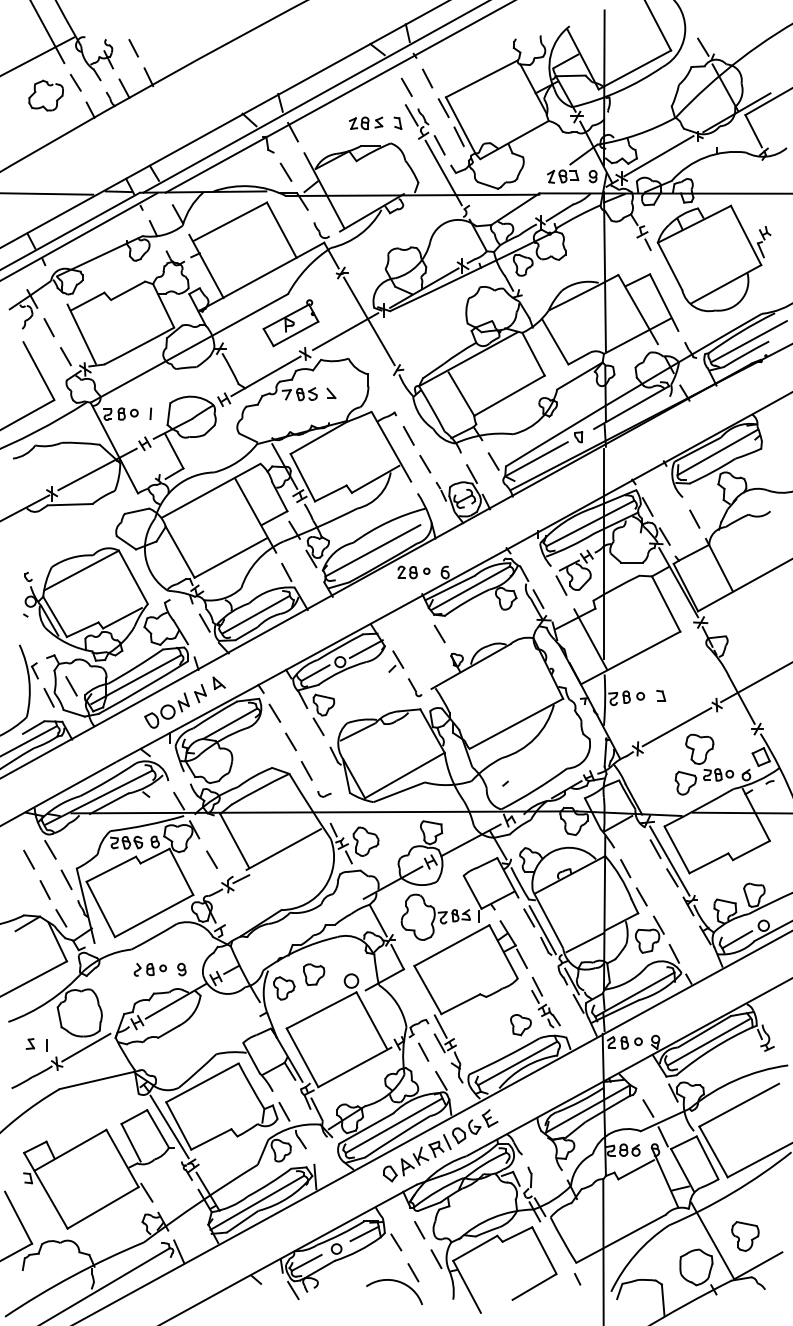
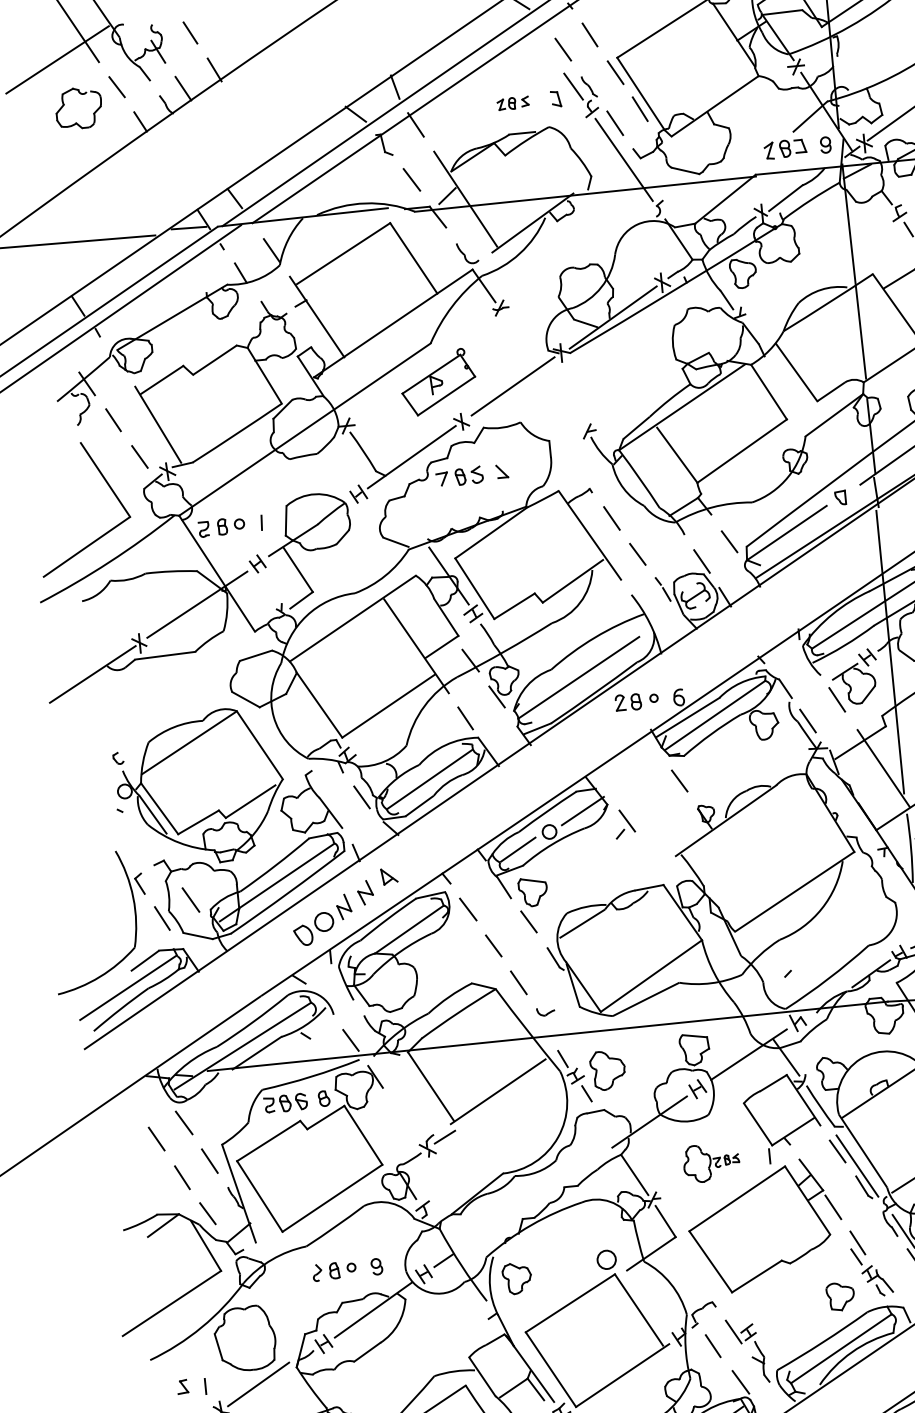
part: (365, 123) -> (512, 103), size x0.7
line: (369, 321) -> (543, 369), removed
part: (415, 687) -> (654, 856), removed
line: (211, 859) -> (402, 1114), removed
part: (435, 916) -> (711, 1161), size x0.6
part: (314, 974) -> (556, 1255), removed
line: (440, 1026) -> (732, 1309), removed

